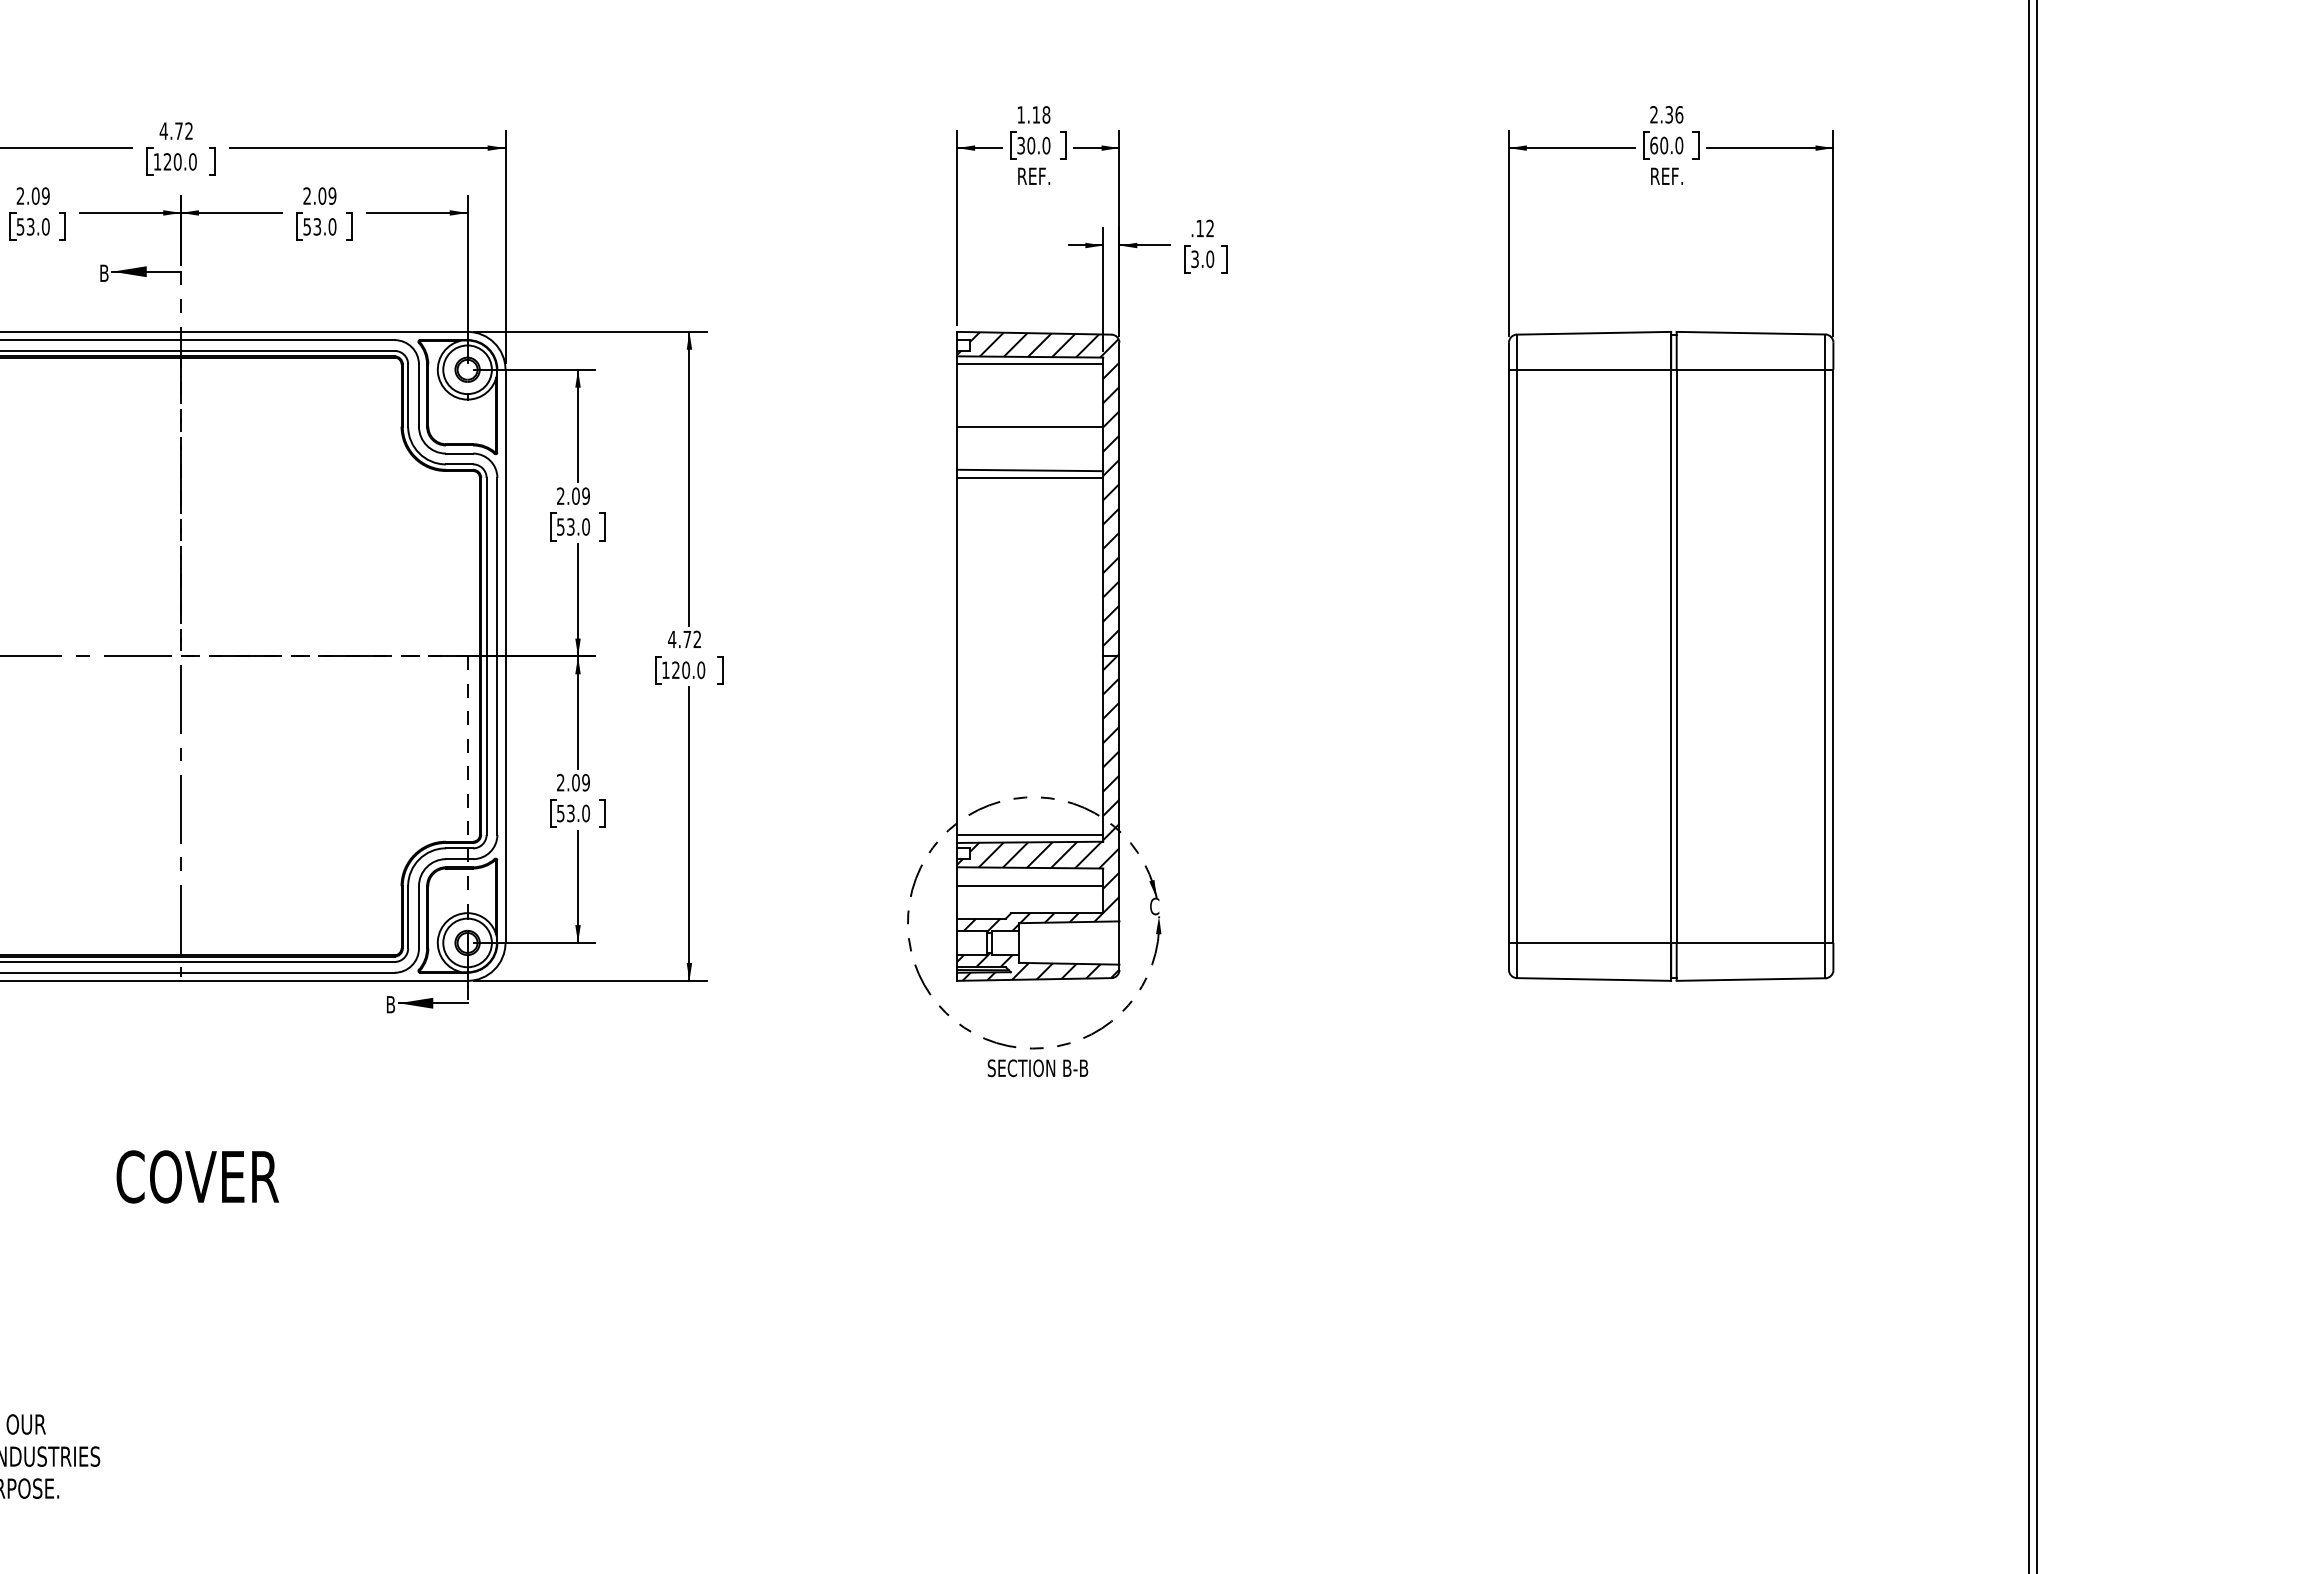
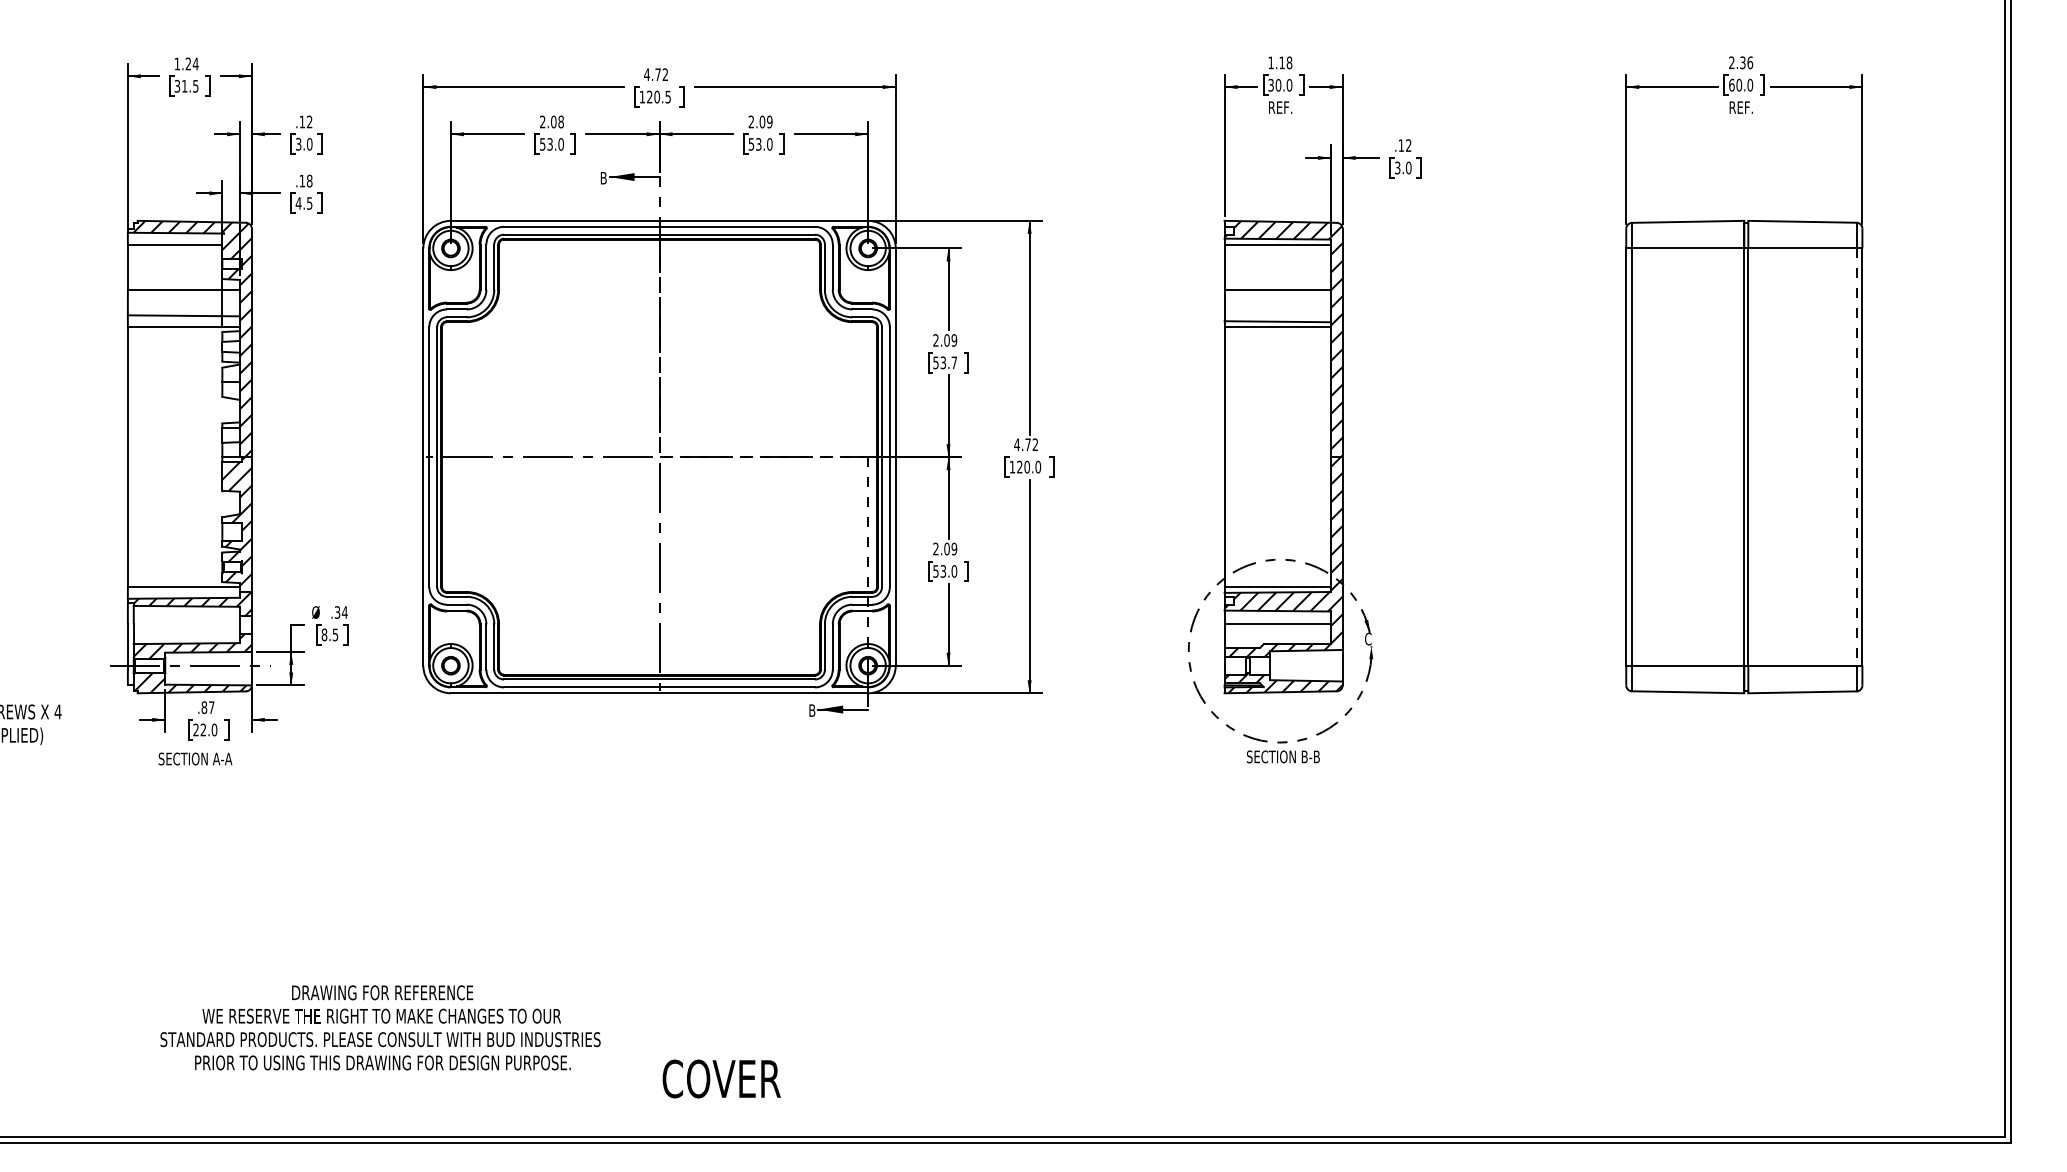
text: (193, 161) -> (668, 96), 120.0 -> 120.5
text: (44, 196) -> (560, 122), 2.09 -> 2.08
text: (586, 526) -> (954, 362), 53.0 -> 53.7
line: (1825, 656) -> (1856, 457), solid -> dashed
text: (197, 1176) -> (721, 1078), moved

